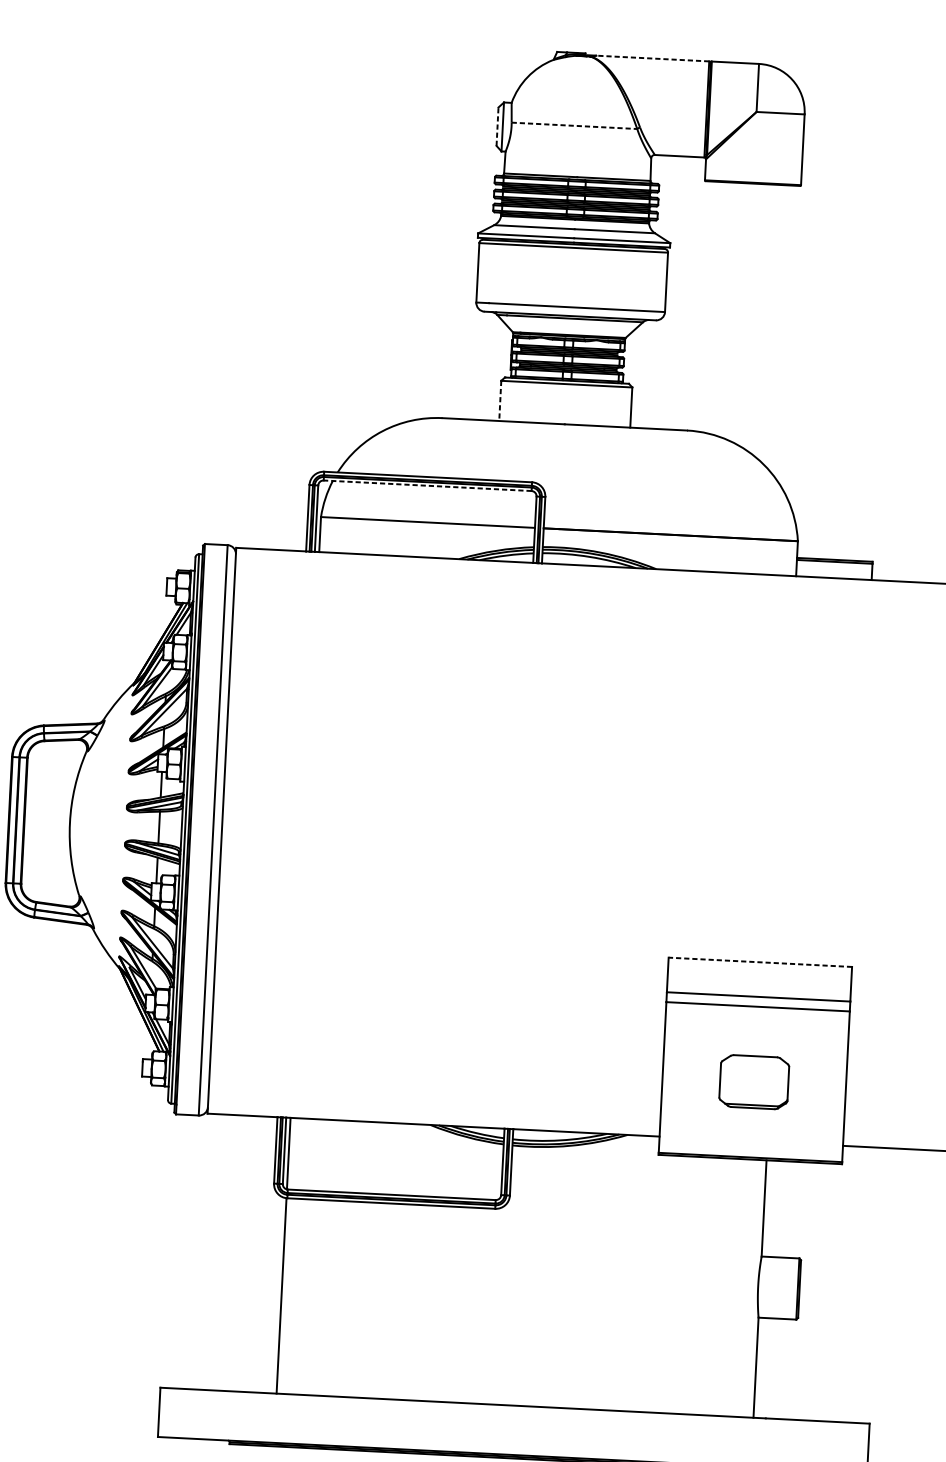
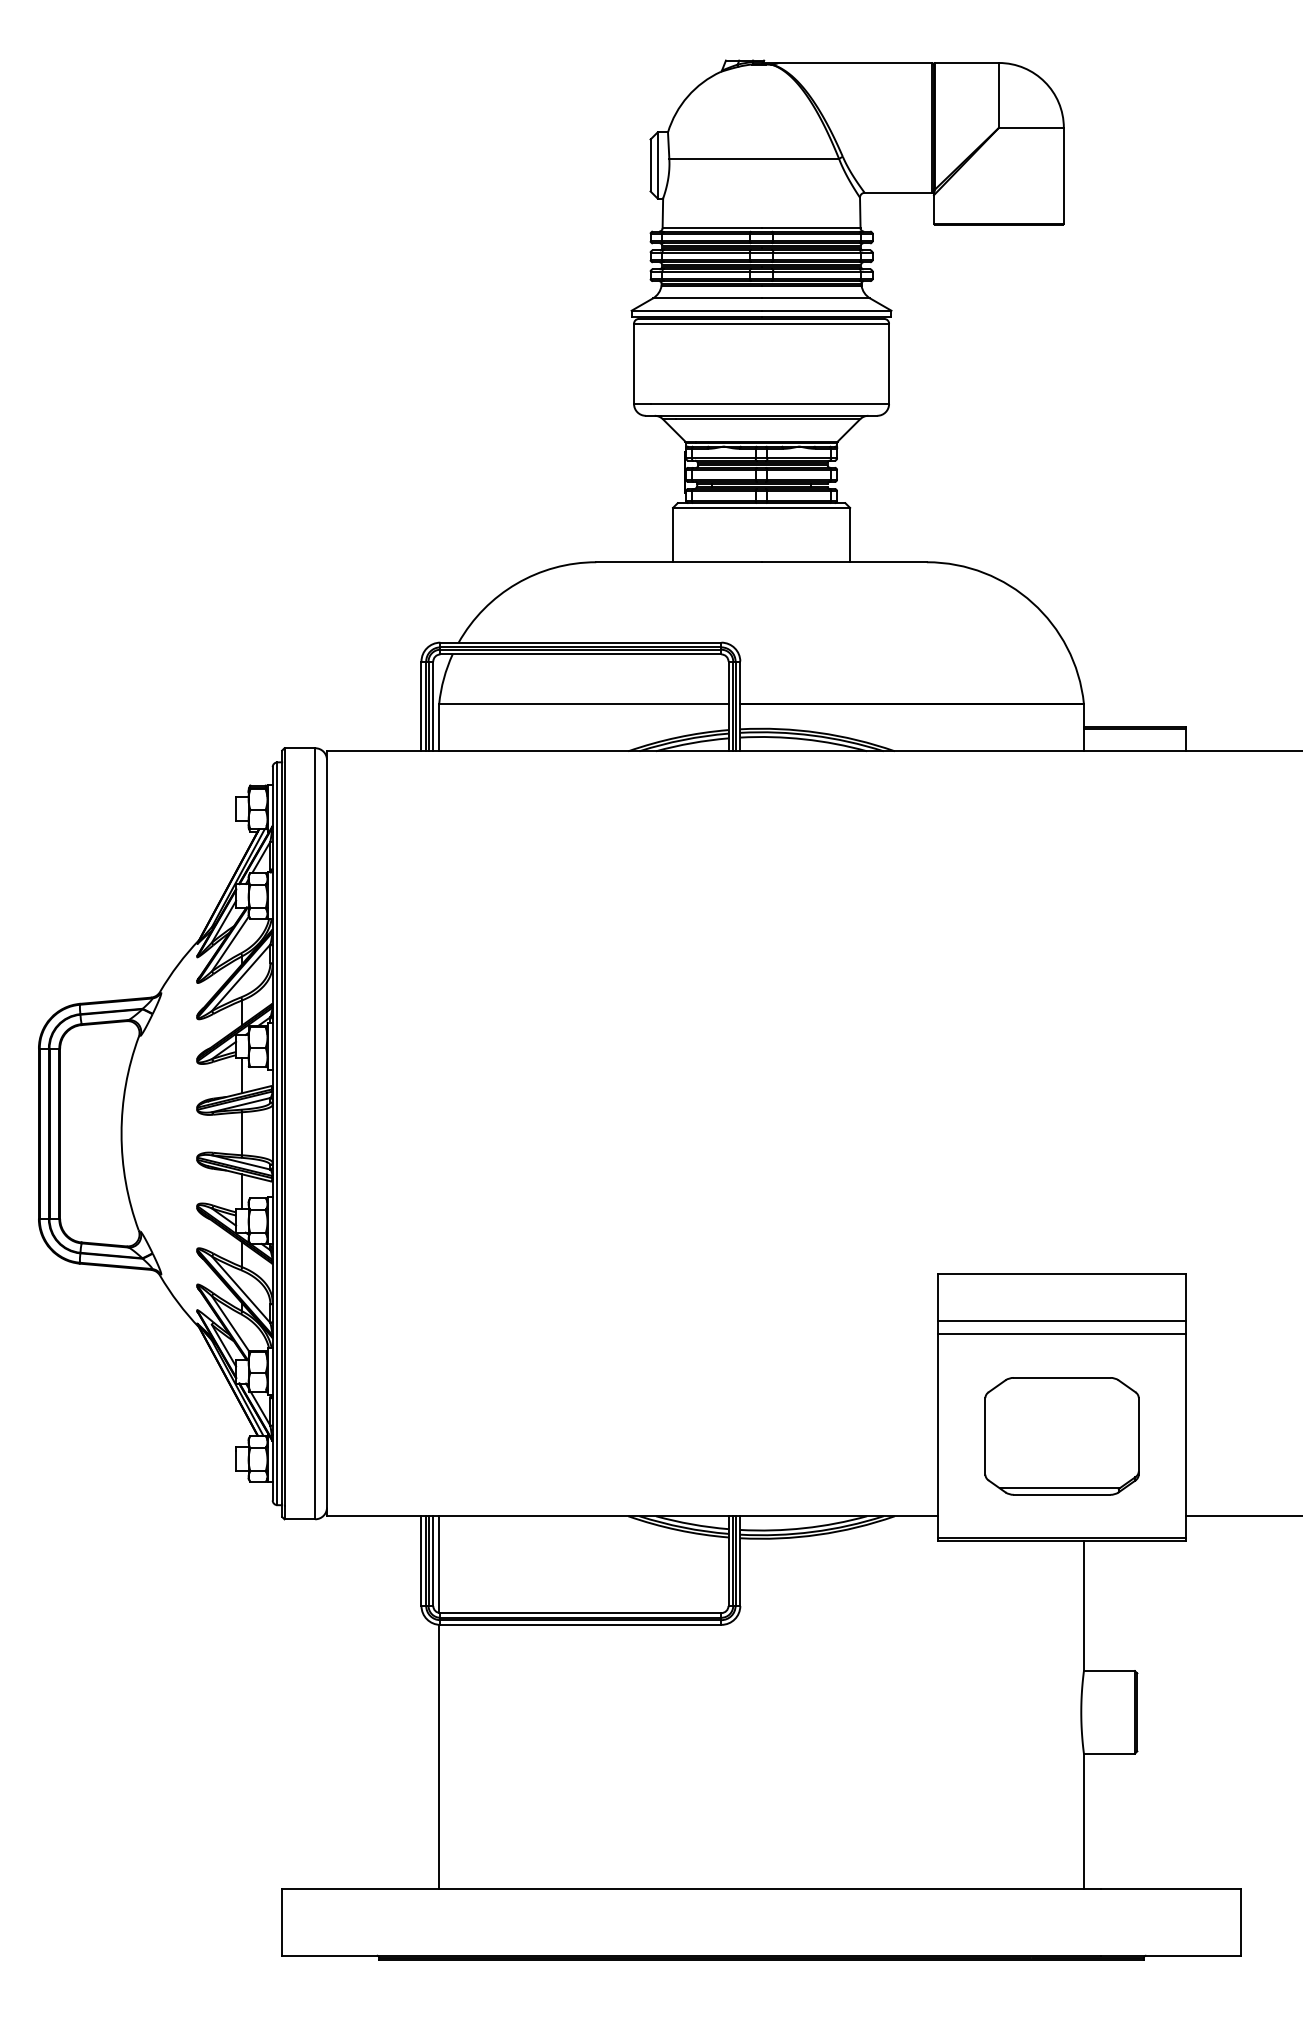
line: (652, 58) -> (854, 62), dashed -> solid
line: (497, 126) -> (650, 165), dashed -> solid
line: (574, 126) -> (754, 159), dashed -> solid
line: (500, 401) -> (673, 535), dashed -> solid
line: (427, 485) -> (580, 654), dashed -> solid
line: (760, 962) -> (1062, 1274), dashed -> solid
part: (753, 1082) -> (1061, 1436), size x1.67

